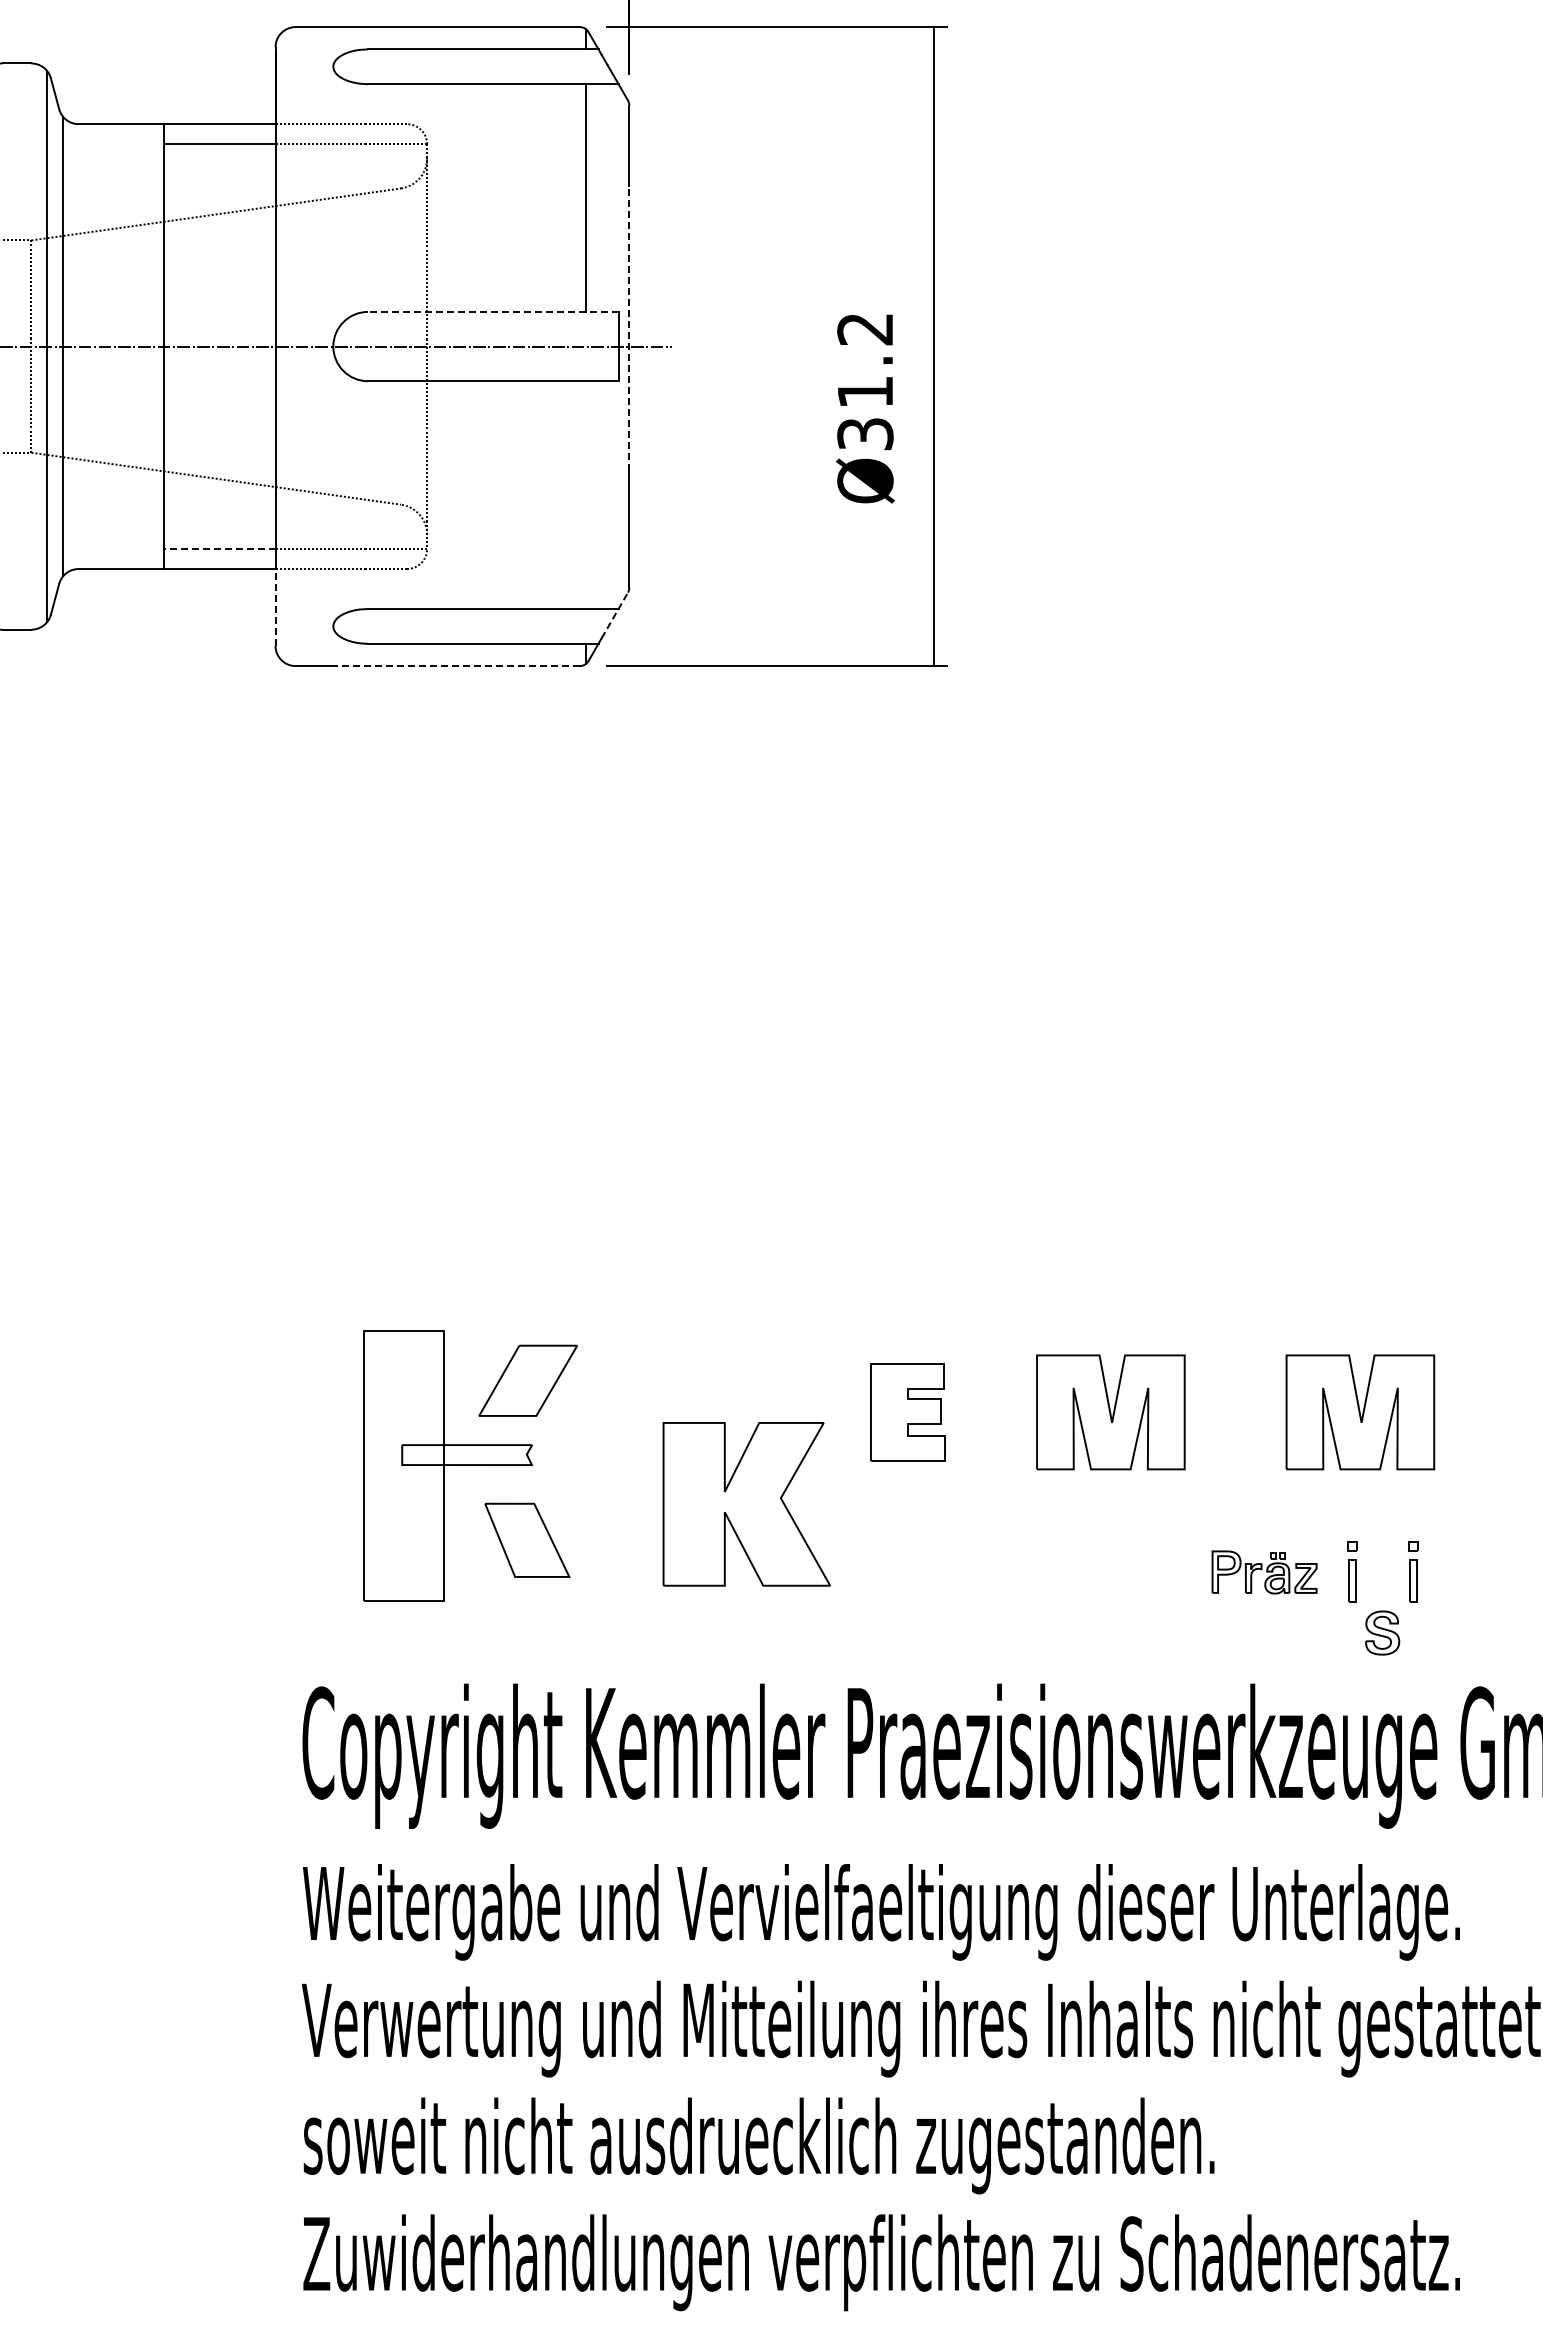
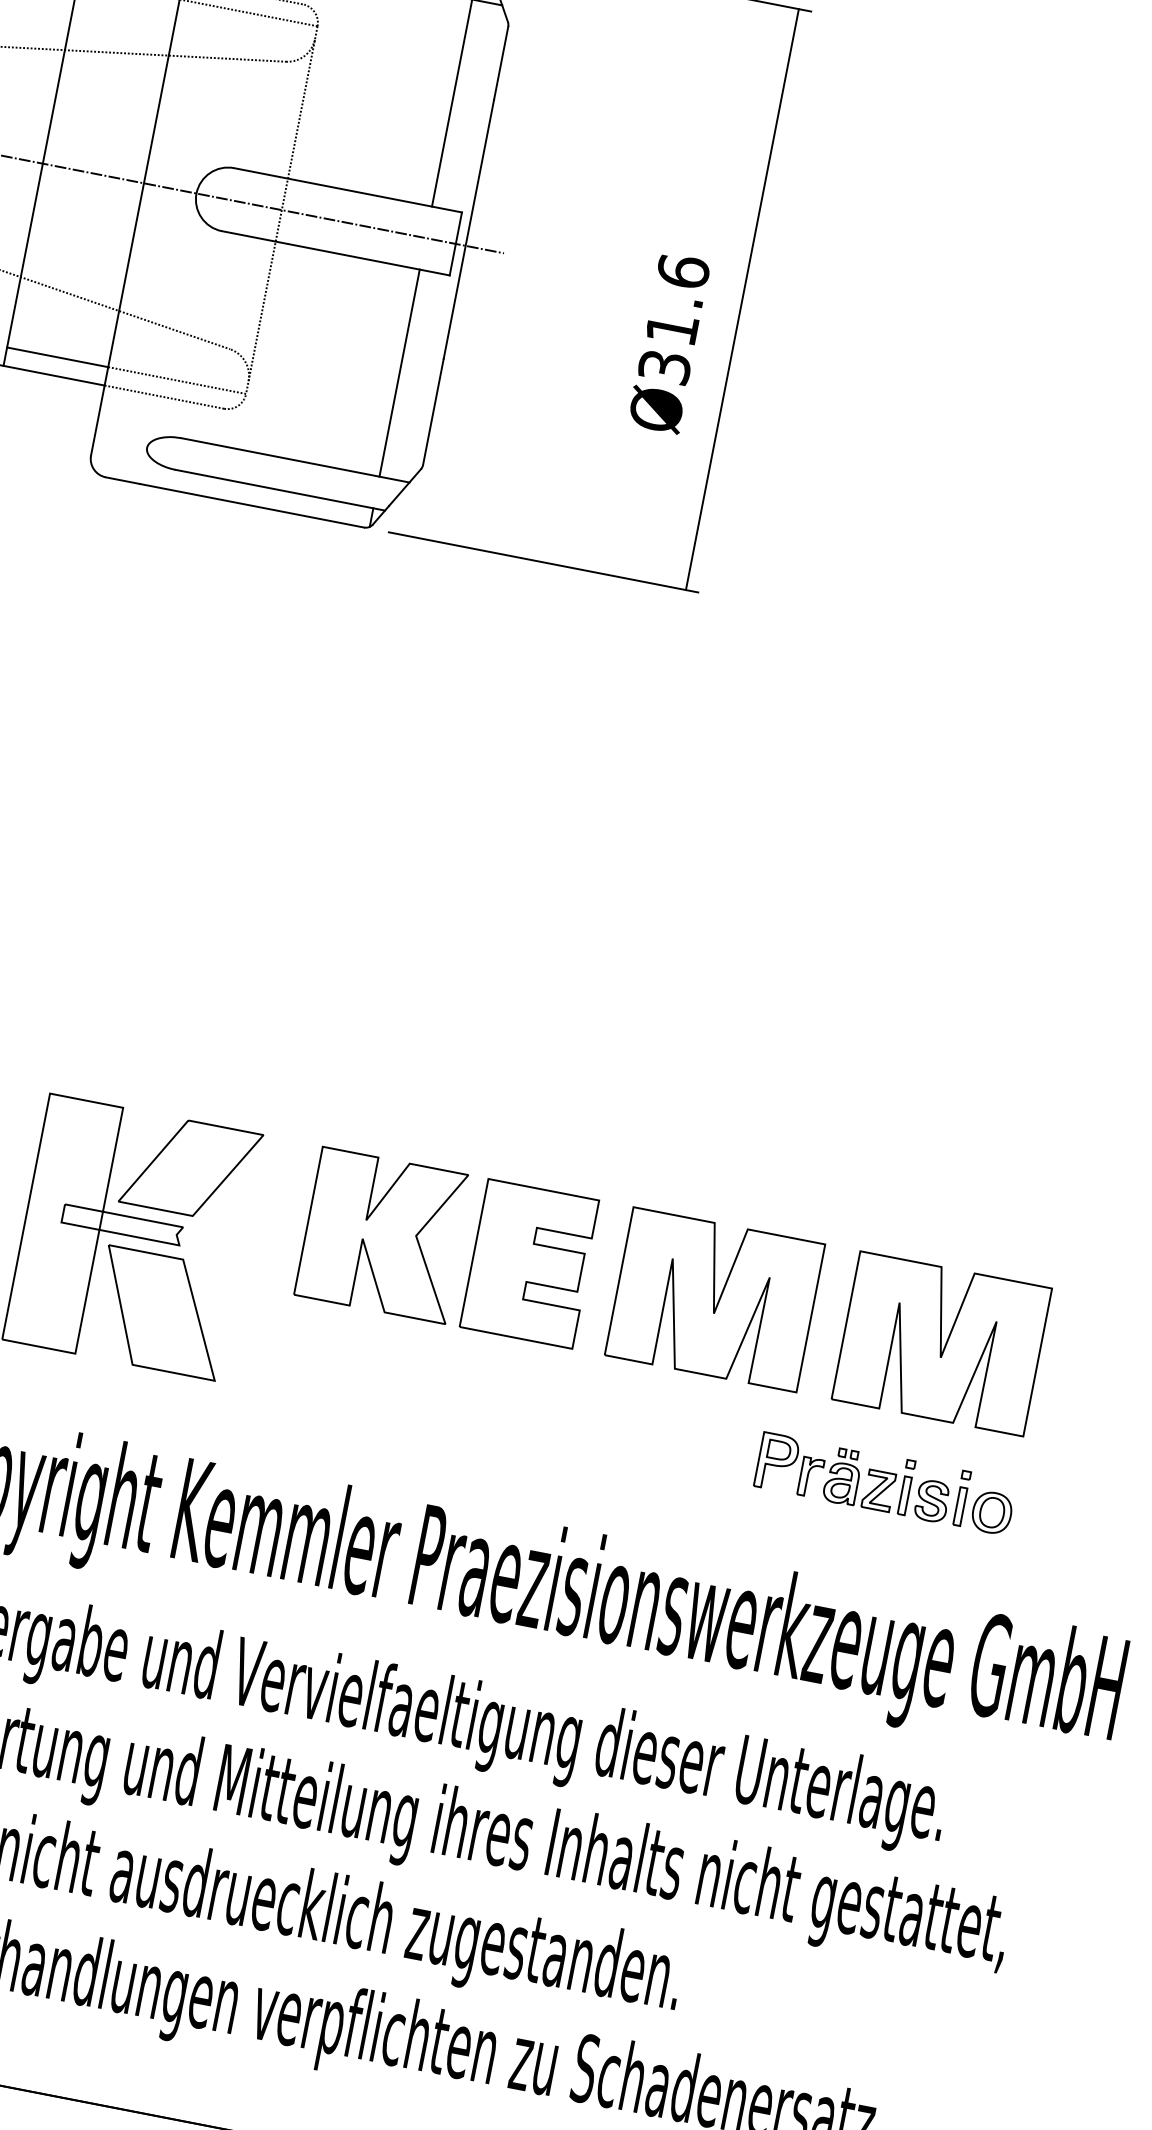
line: (492, 311) -> (347, 189), dashed -> solid
line: (629, 327) -> (469, 228), dashed -> solid
text: (865, 328) -> (683, 271), Ø31.2 -> Ø31.6
line: (585, 495) -> (399, 373), added
line: (219, 548) -> (57, 356), dashed -> solid
line: (275, 606) -> (98, 419), dashed -> solid
line: (615, 614) -> (405, 486), dashed -> solid
line: (456, 666) -> (251, 506), dashed -> solid
part: (527, 1380) -> (190, 1167), size x1.43
part: (907, 1412) -> (530, 1264), size x1.67
part: (1110, 1412) -> (714, 1299), size x1.43
part: (1360, 1412) -> (941, 1344), size x1.43
part: (746, 1504) -> (383, 1235), moved
part: (527, 1540) -> (162, 1313), size x1.67
part: (1264, 1572) -> (826, 1472), size x1.43
part: (1448, 1580) -> (992, 1512), added
part: (1382, 1632) -> (932, 1500), moved

